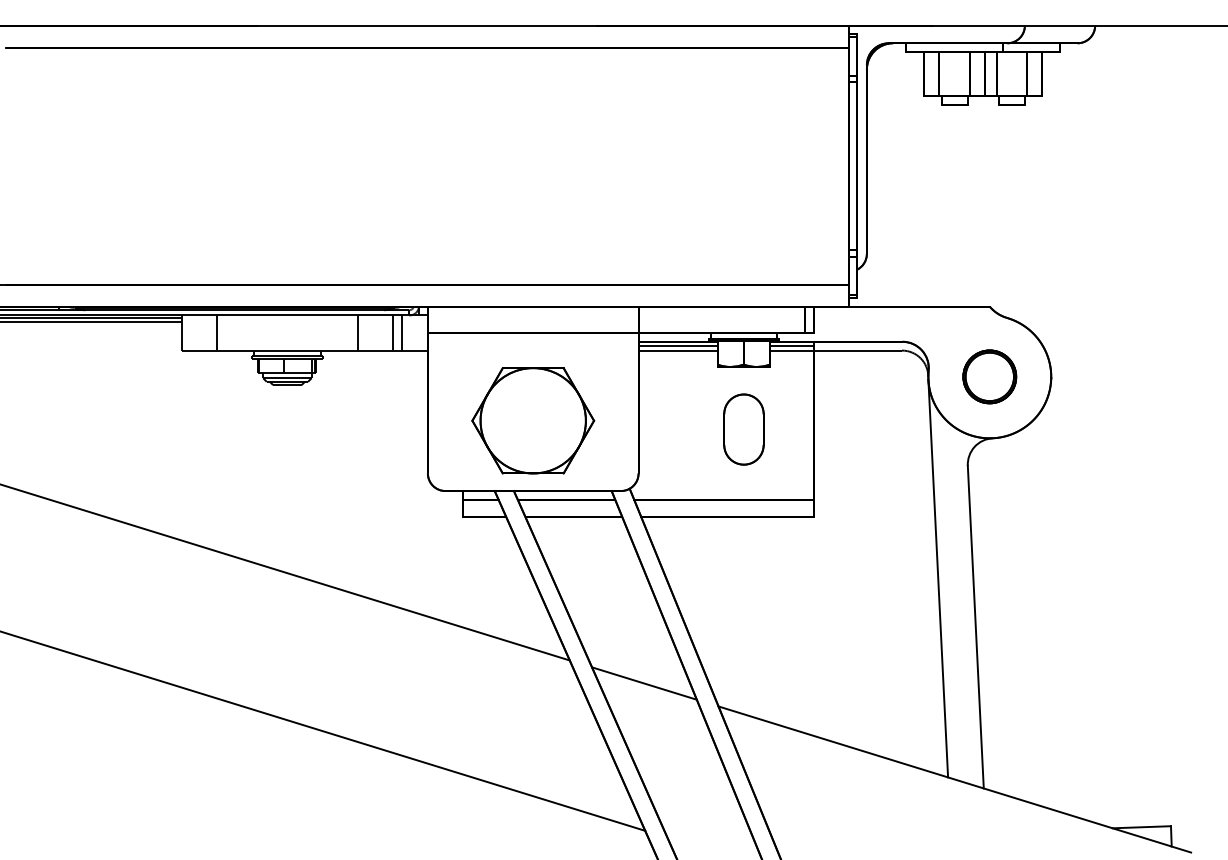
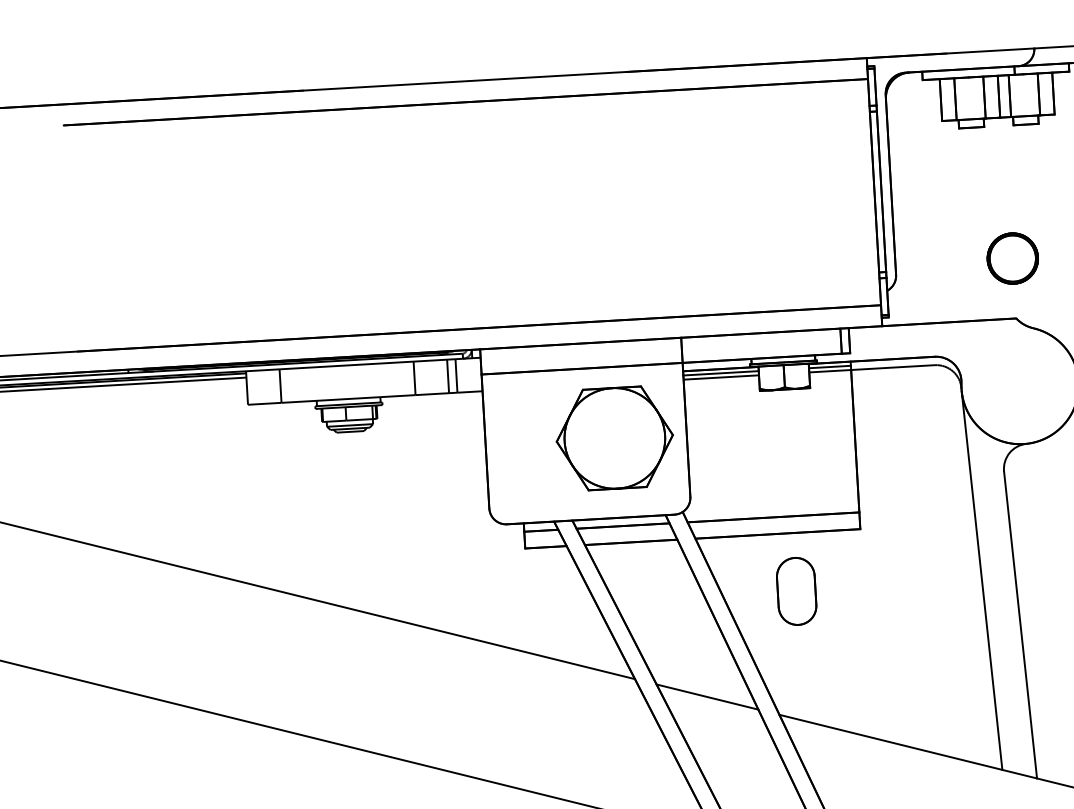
part: (989, 376) -> (1012, 258), moved
part: (533, 420) -> (615, 438), moved
part: (743, 429) -> (796, 591), moved

